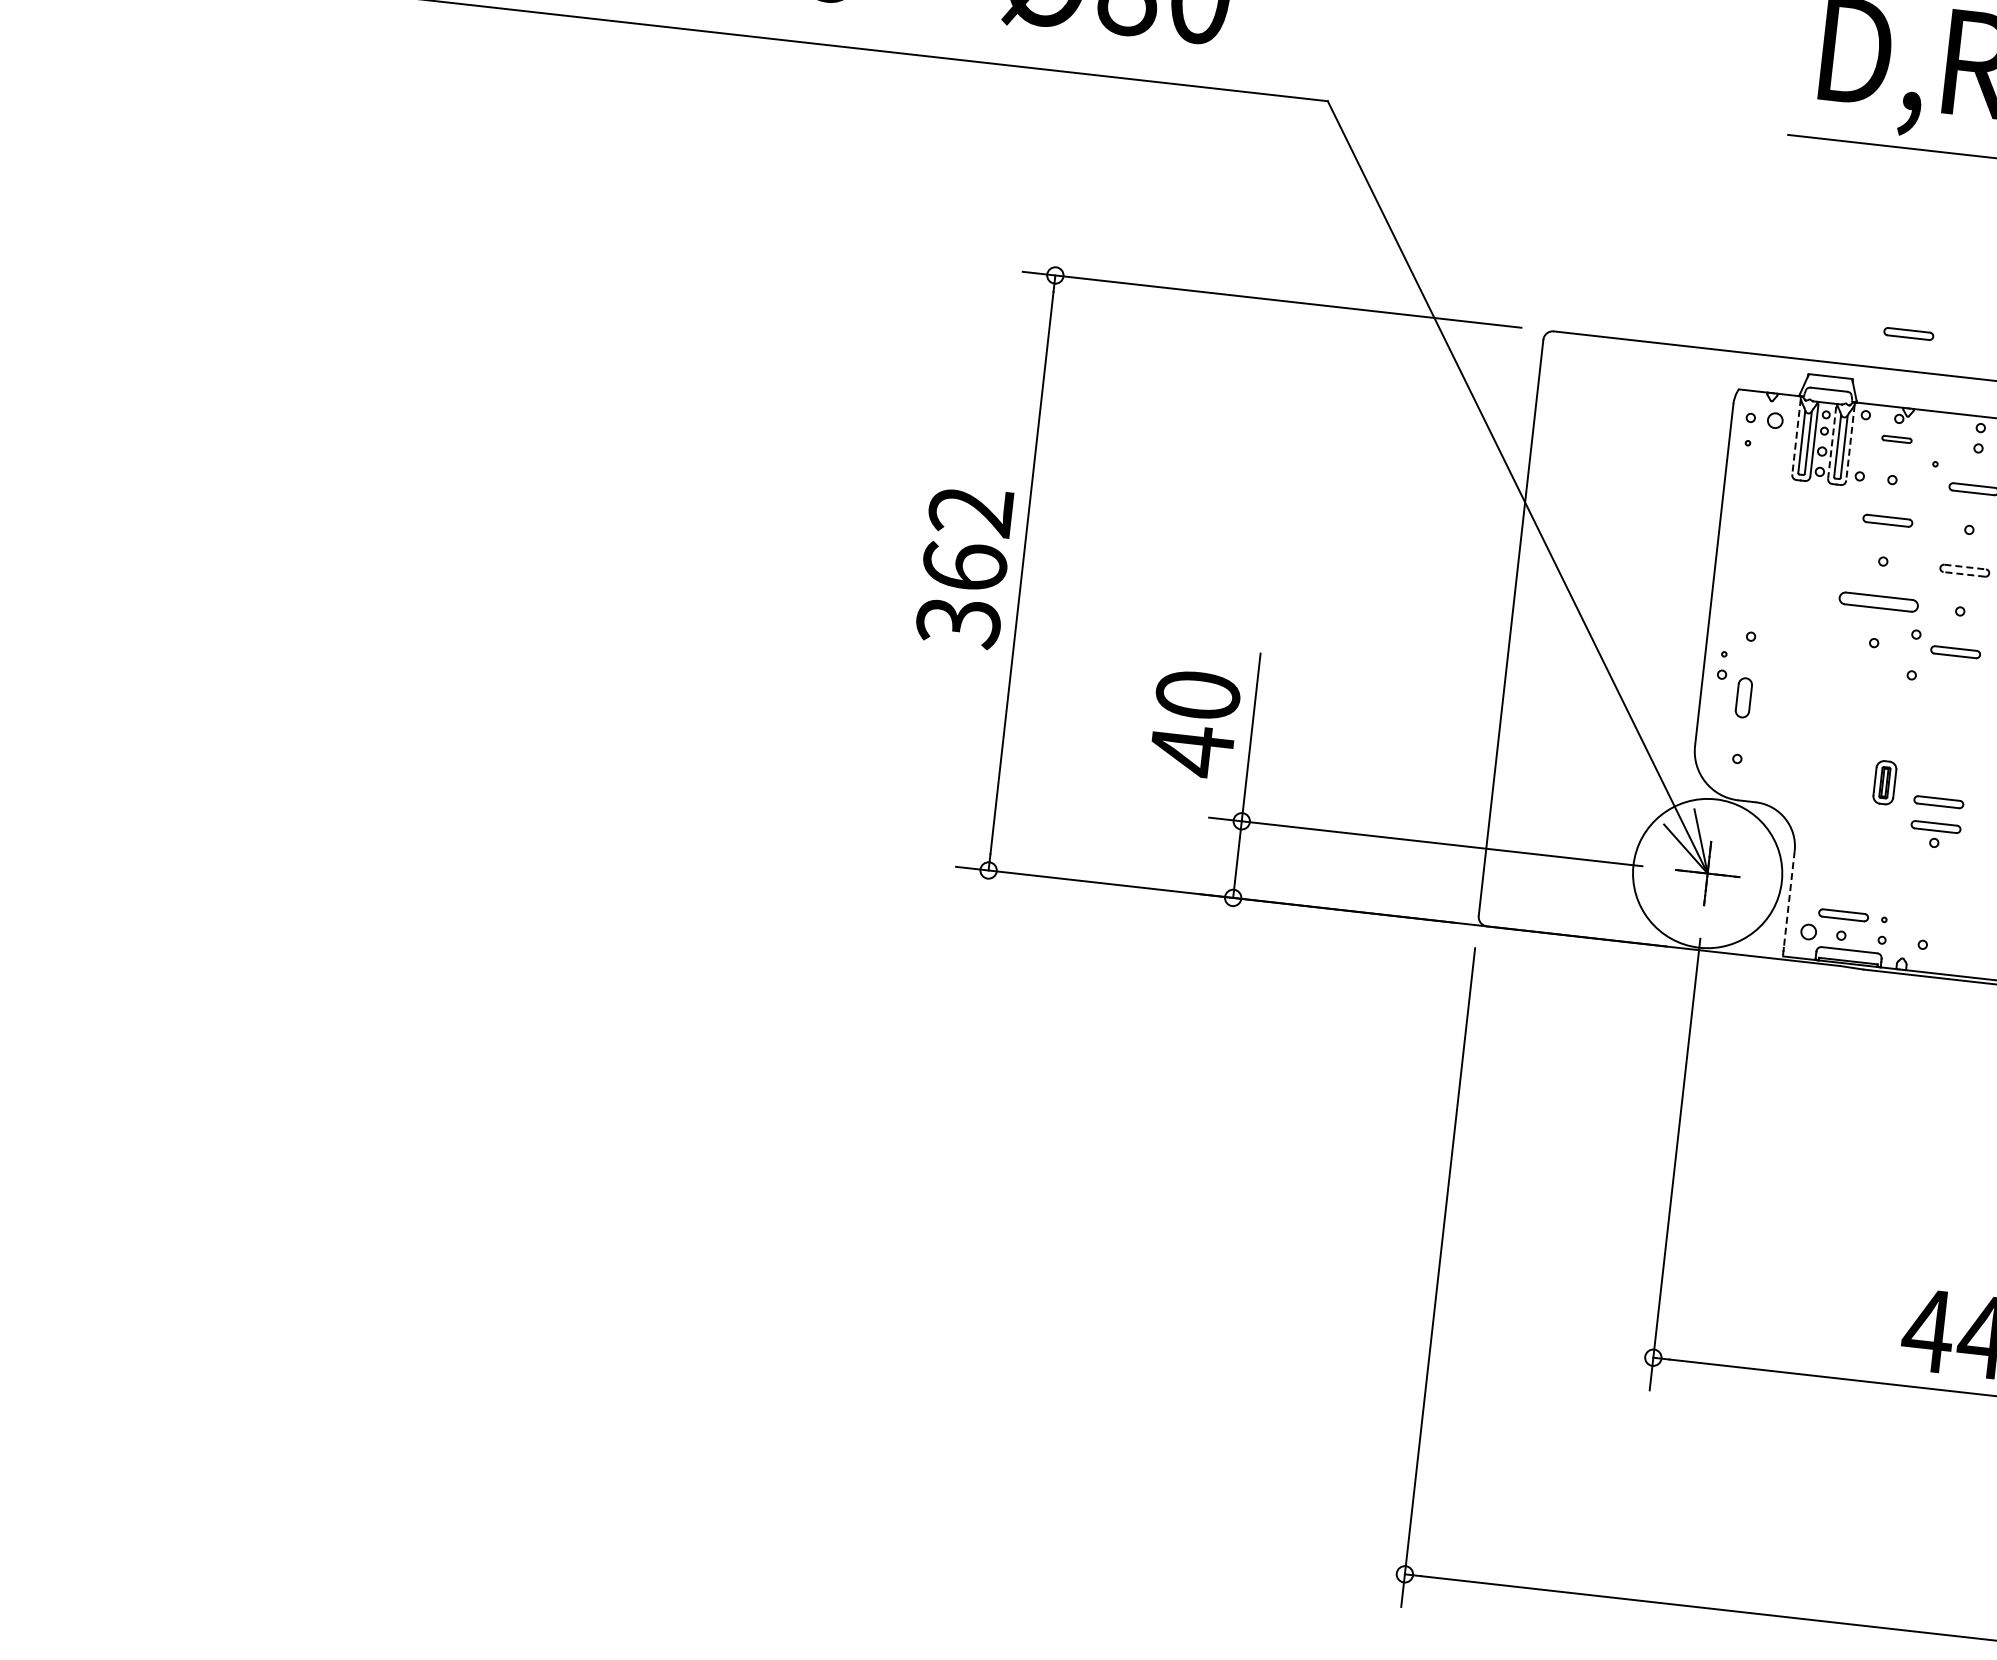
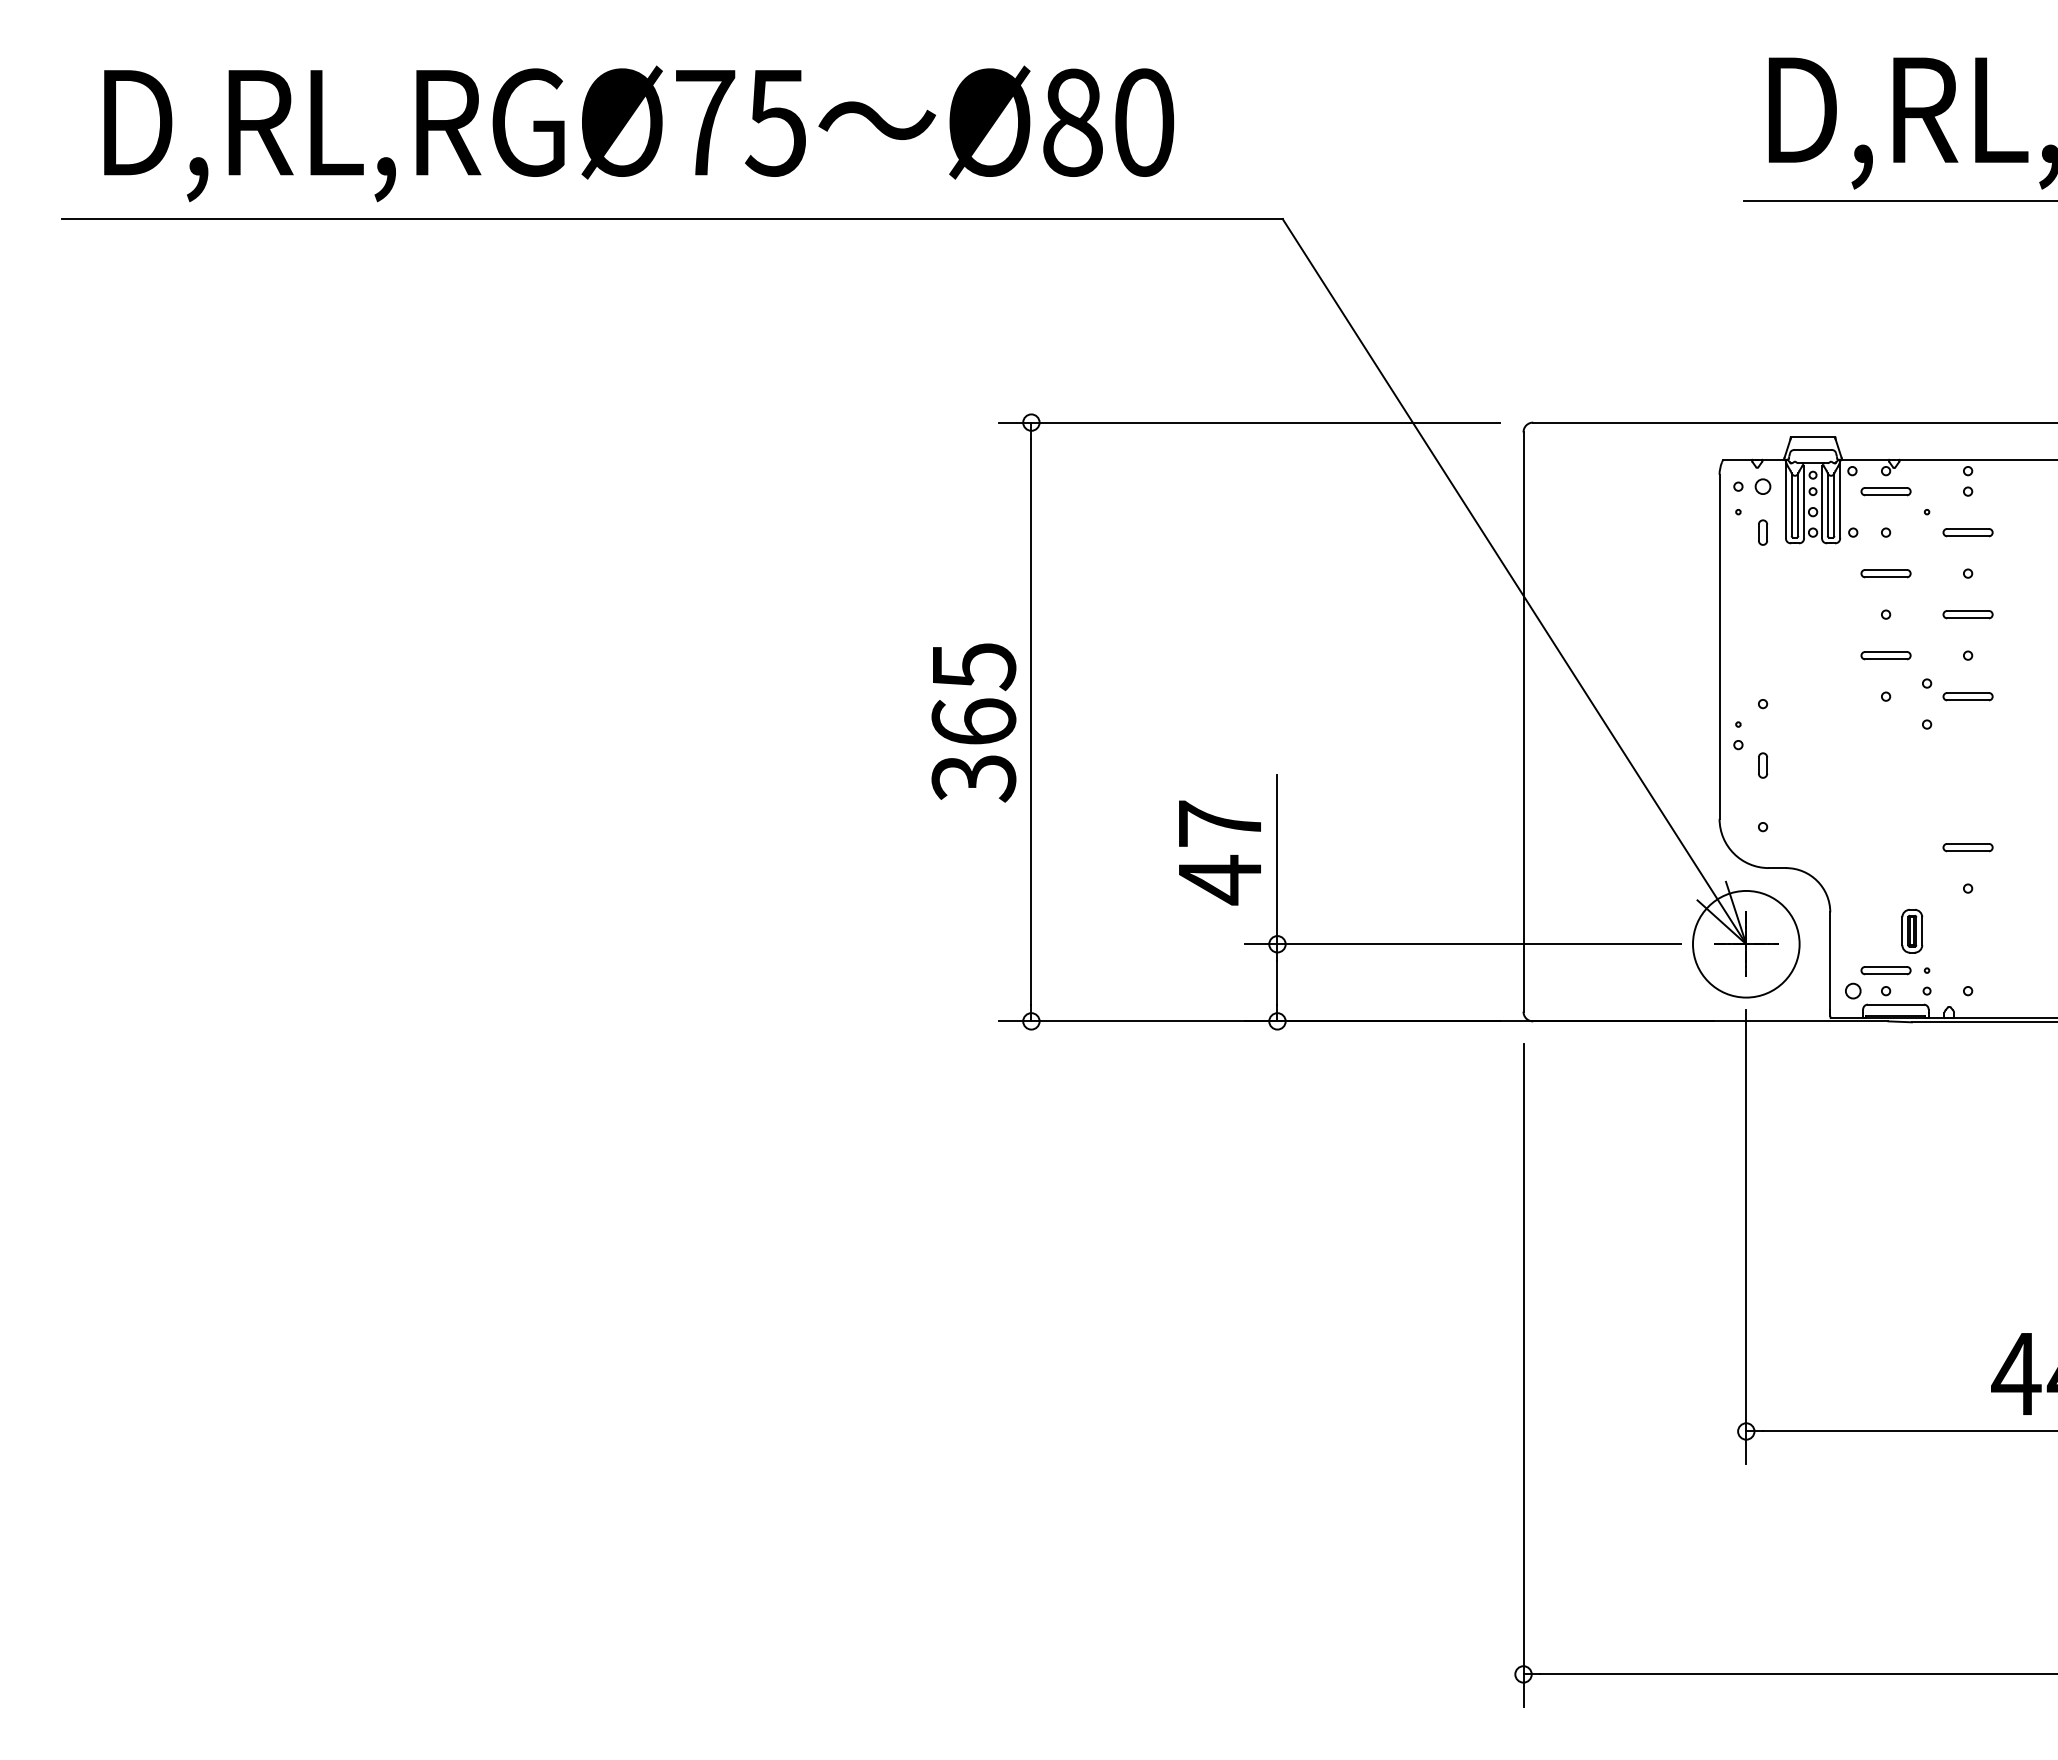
part: (1908, 333) -> (1885, 385), removed
line: (1796, 436) -> (1785, 500), dashed -> solid
part: (1896, 439) -> (1885, 491), size x1.67
line: (1832, 443) -> (1822, 502), dashed -> solid
line: (1850, 443) -> (1840, 500), dashed -> solid
part: (1770, 466) -> (1763, 532), added
text: (970, 512) -> (973, 667), 362 -> 365
line: (1965, 566) -> (1968, 610), dashed -> solid
line: (1964, 574) -> (1968, 618), dashed -> solid
part: (1878, 602) -> (1885, 655), size x0.62
text: (1197, 694) -> (1219, 823), 40 -> 47
part: (1744, 697) -> (1763, 765), size x0.62
part: (1885, 783) -> (1912, 931), moved
part: (1935, 826) -> (1967, 872), removed
circle: (1706, 872) -> (1745, 943), size x0.71
line: (1789, 900) -> (1830, 961), dashed -> solid

